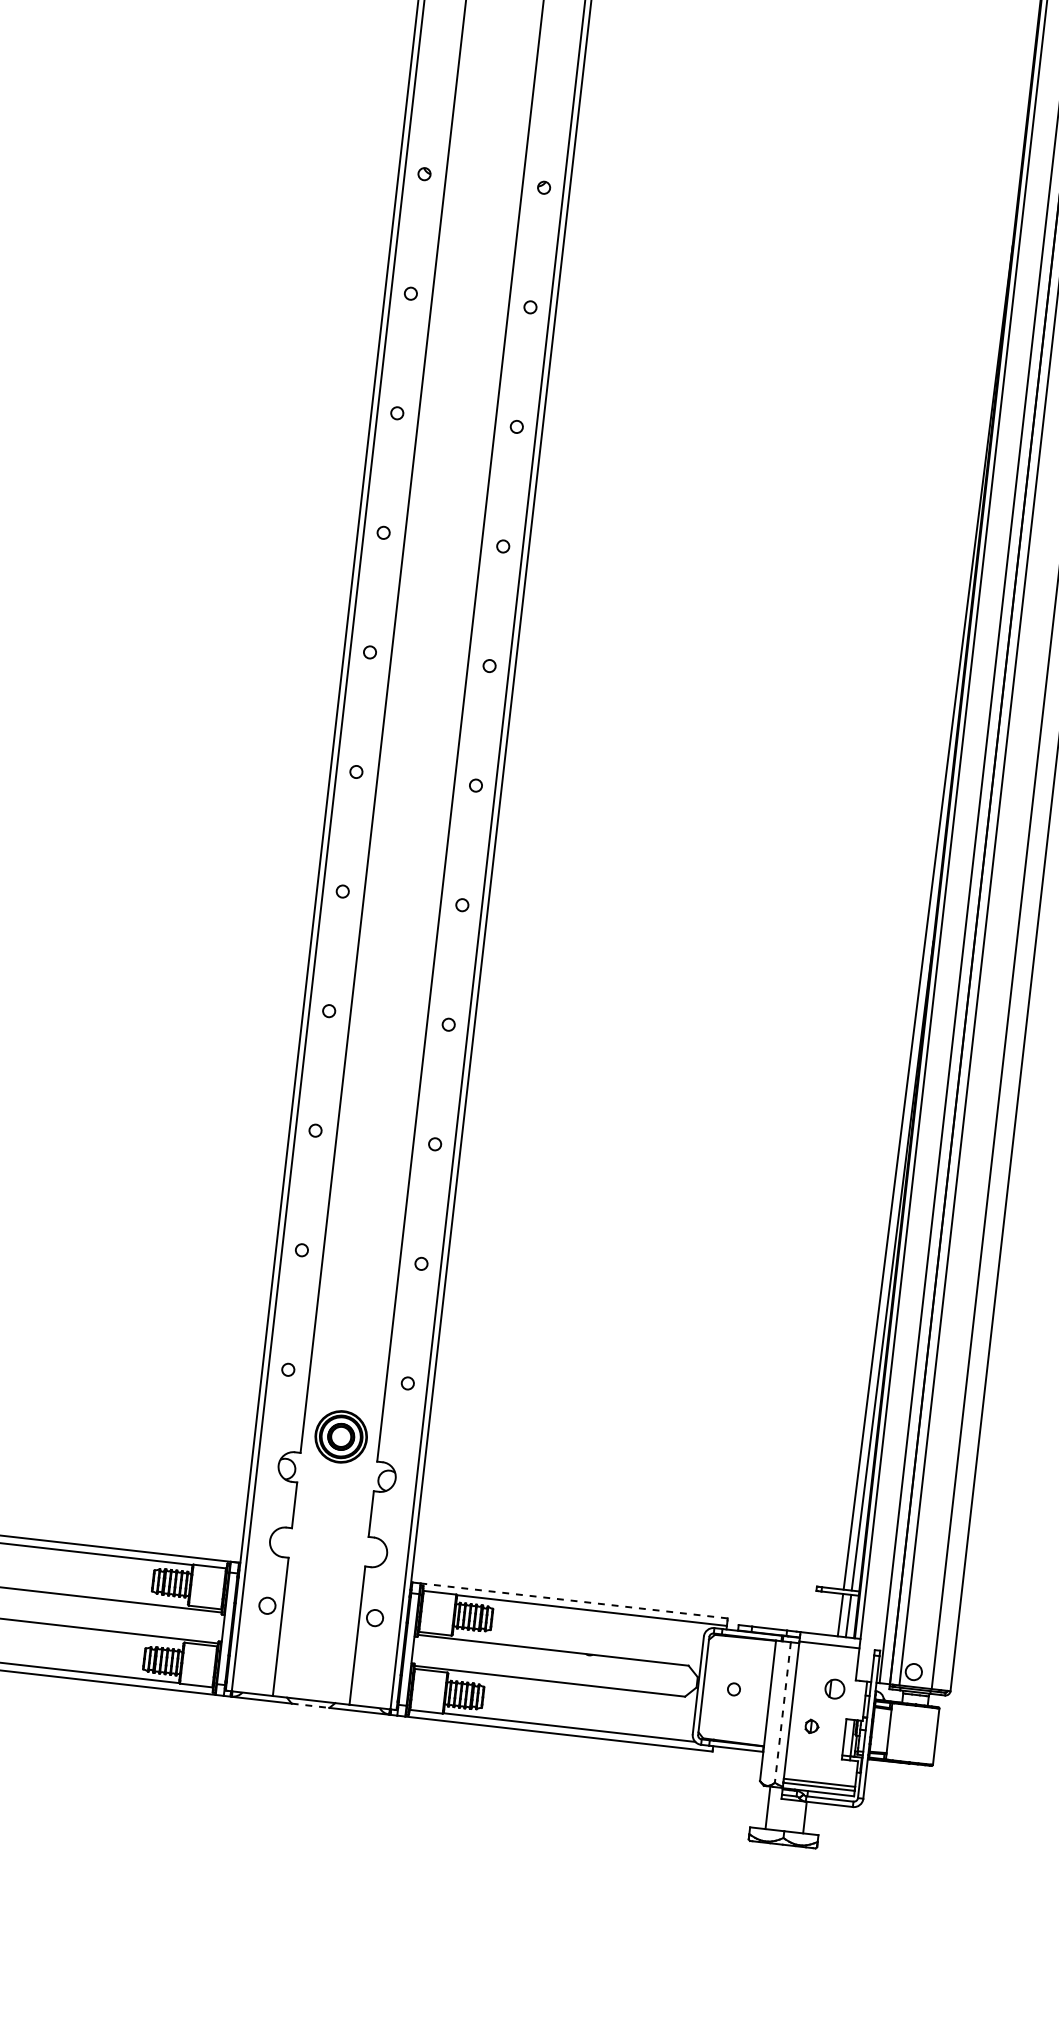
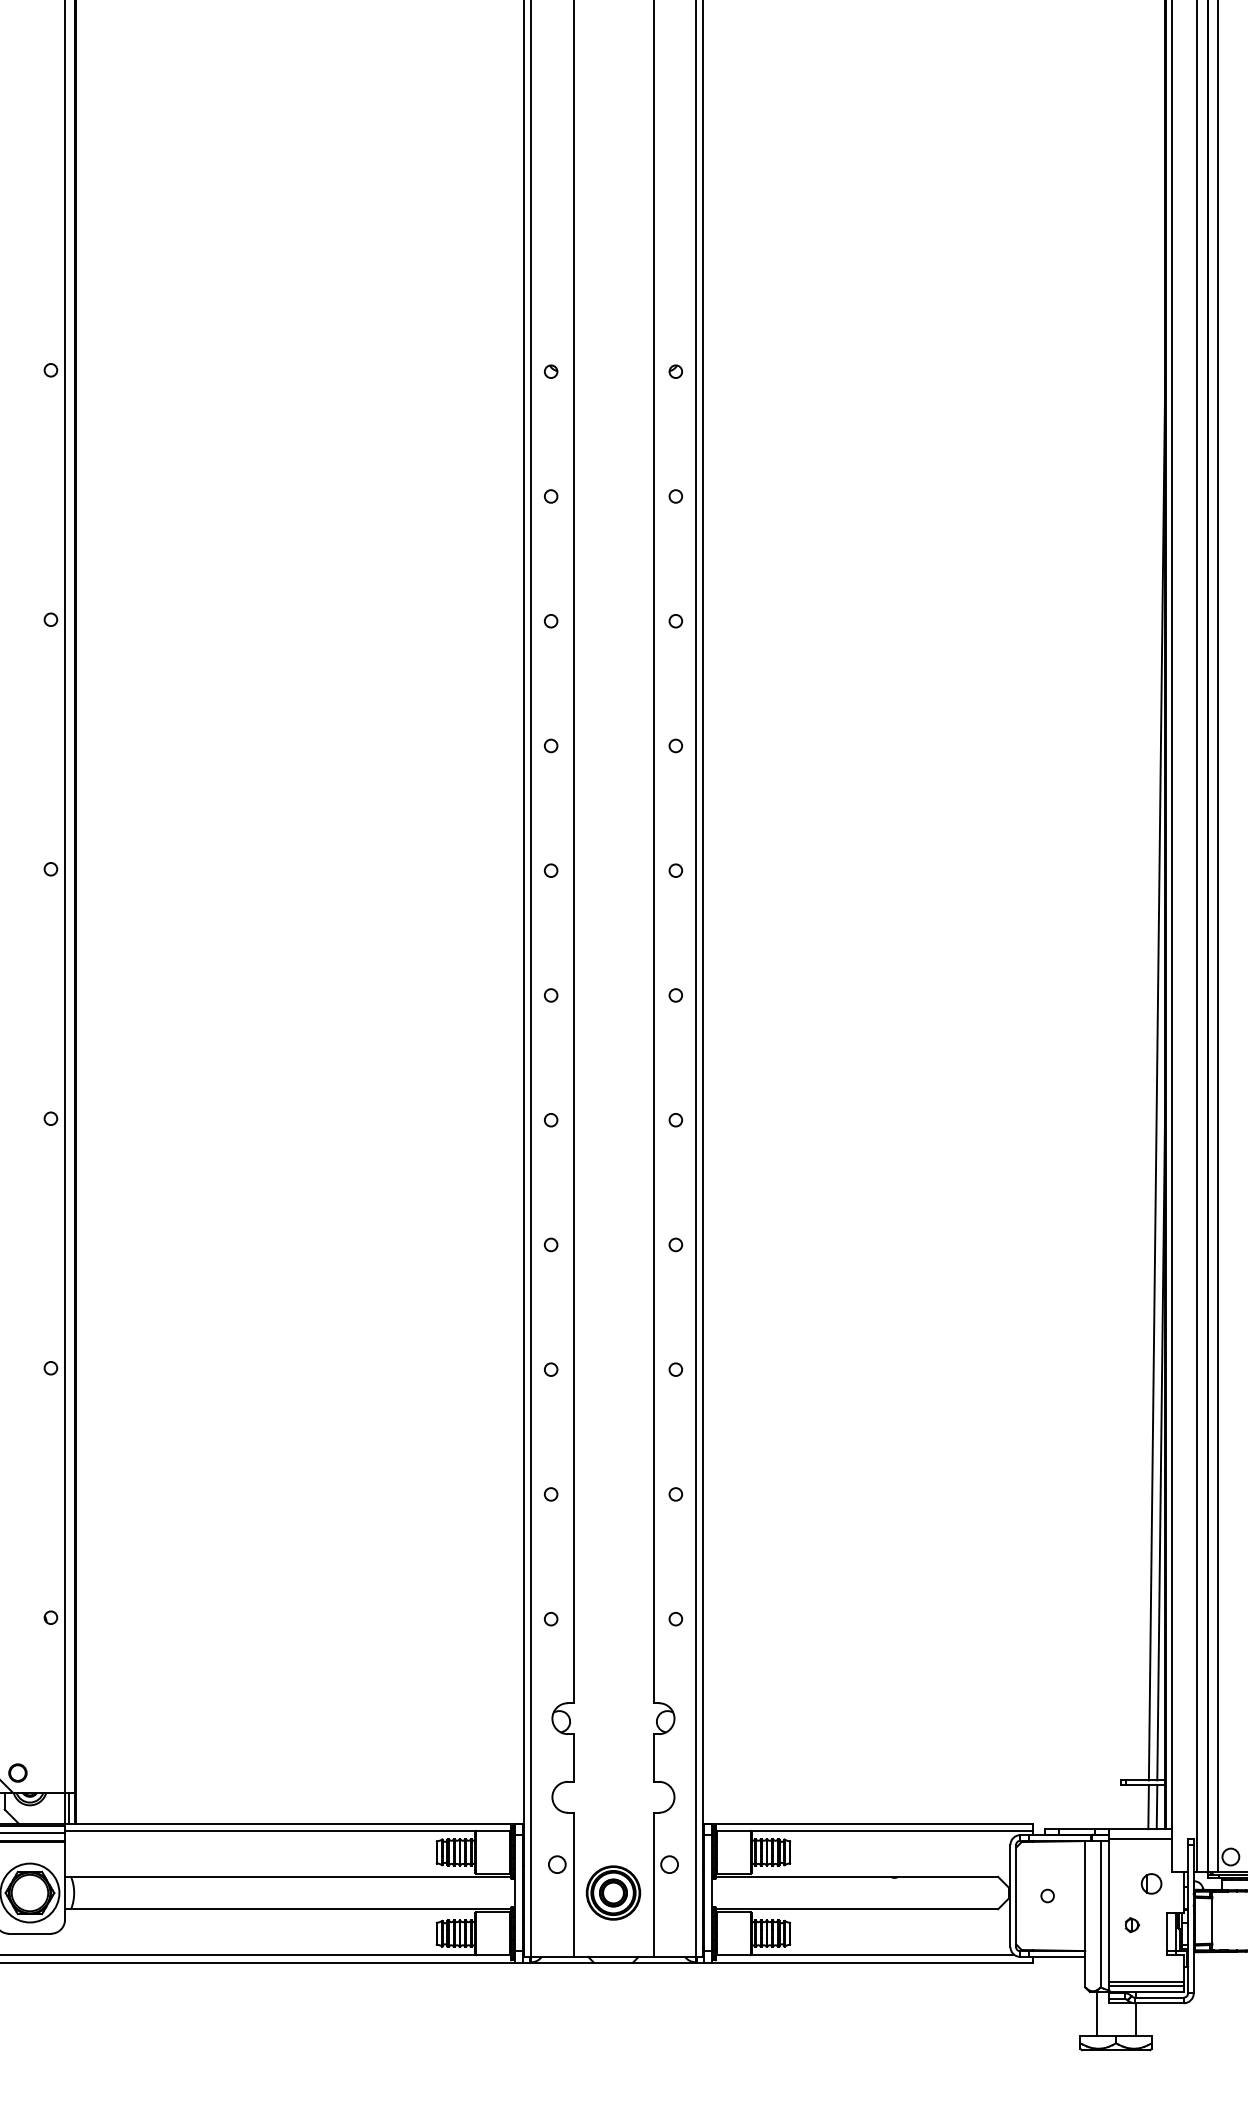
part: (341, 1436) -> (613, 1892), moved
line: (569, 1600) -> (867, 1823), dashed -> solid
line: (310, 1705) -> (613, 1962), dashed -> solid
line: (782, 1712) -> (1100, 1914), dashed -> solid

